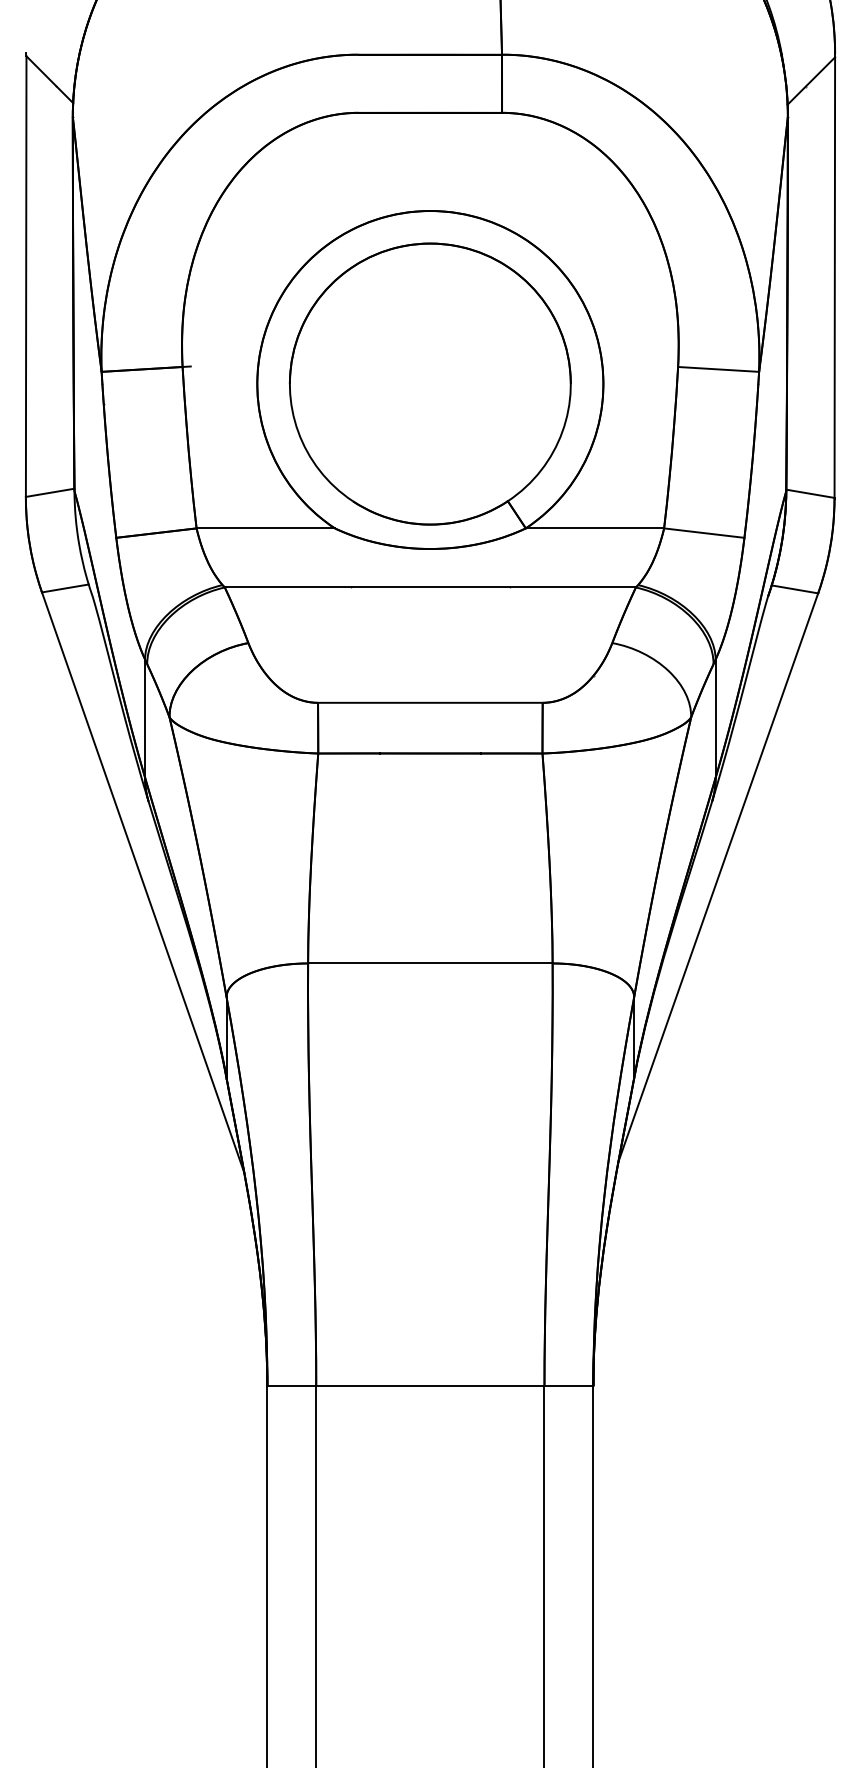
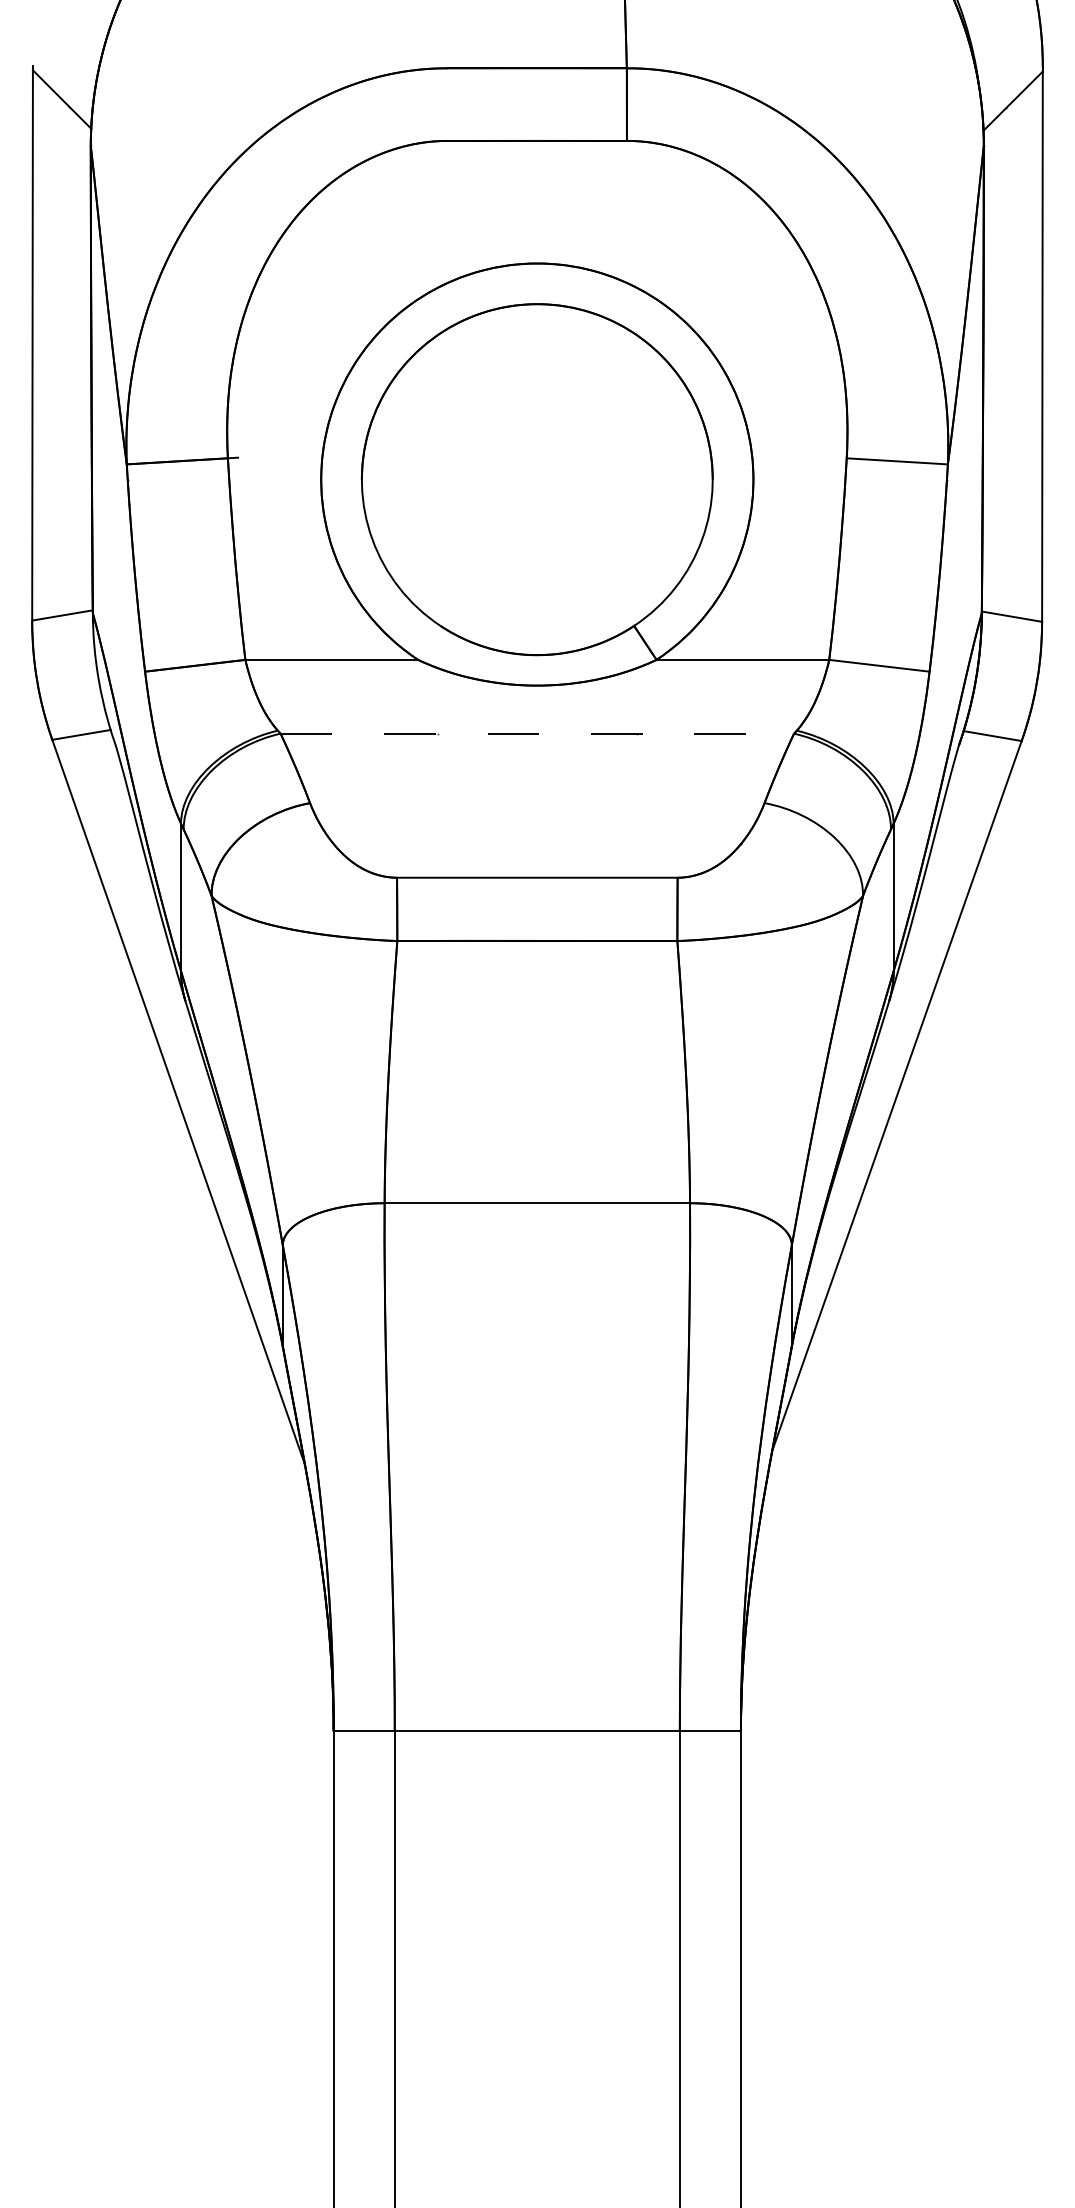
line: (430, 587) -> (537, 733), solid -> dashed

